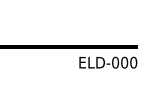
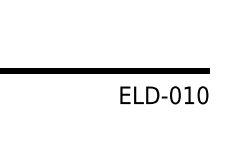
text: (124, 62) -> (188, 95), ELD-000 -> ELD-010

